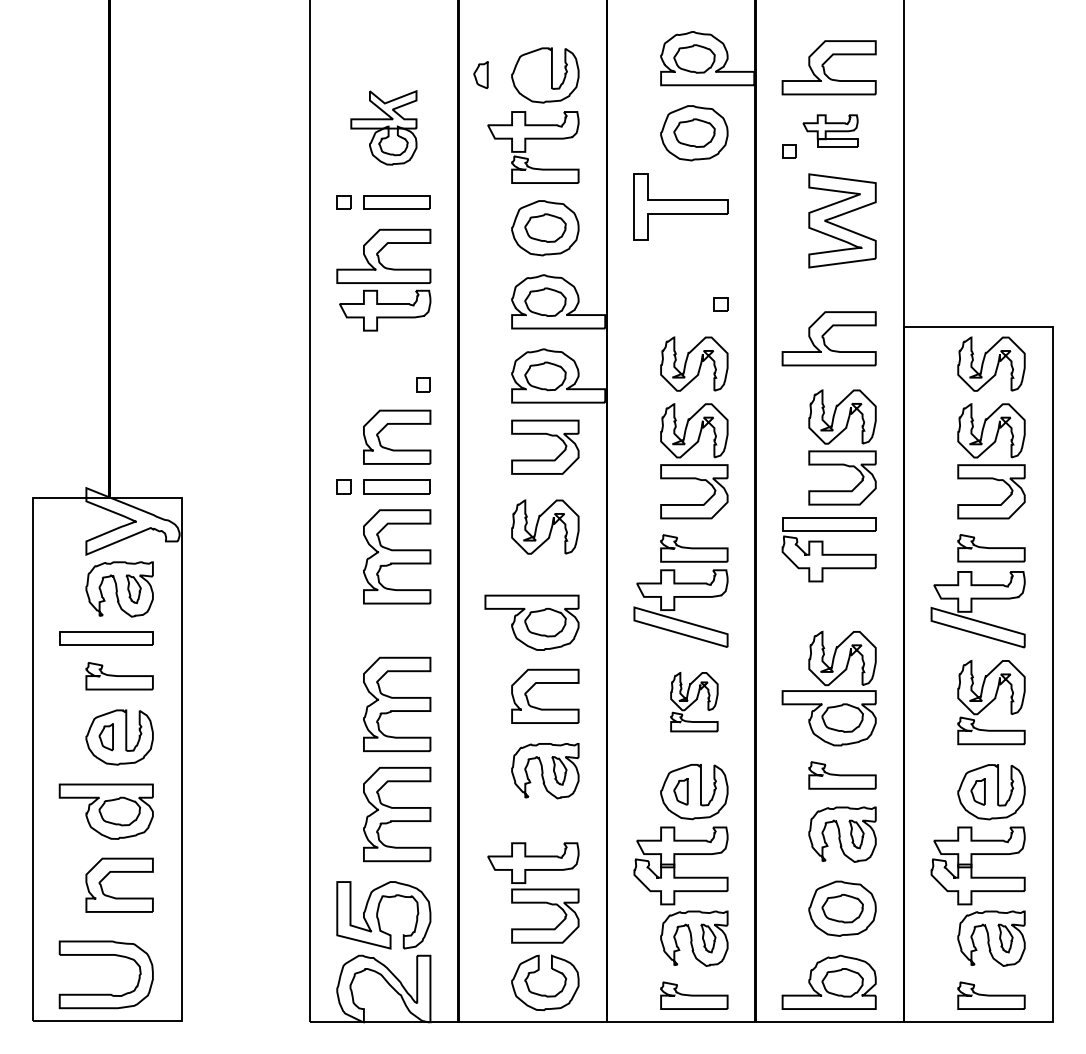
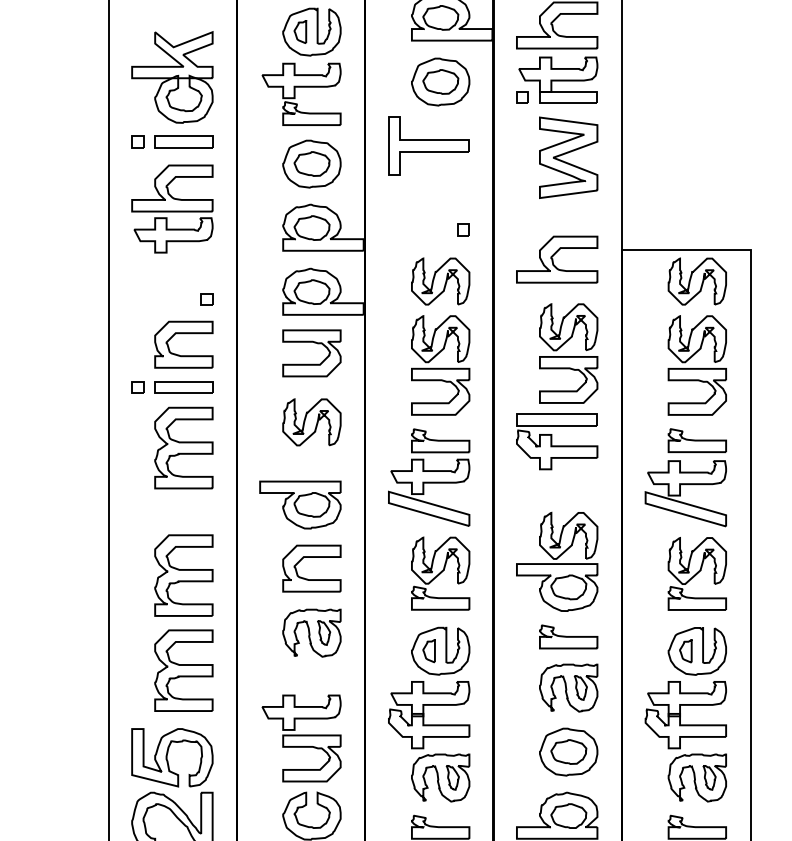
part: (480, 74) -> (299, 31), moved
part: (383, 127) -> (172, 77), size x1.43
part: (830, 130) -> (558, 79), size x1.67
part: (694, 701) -> (440, 573), size x1.43

